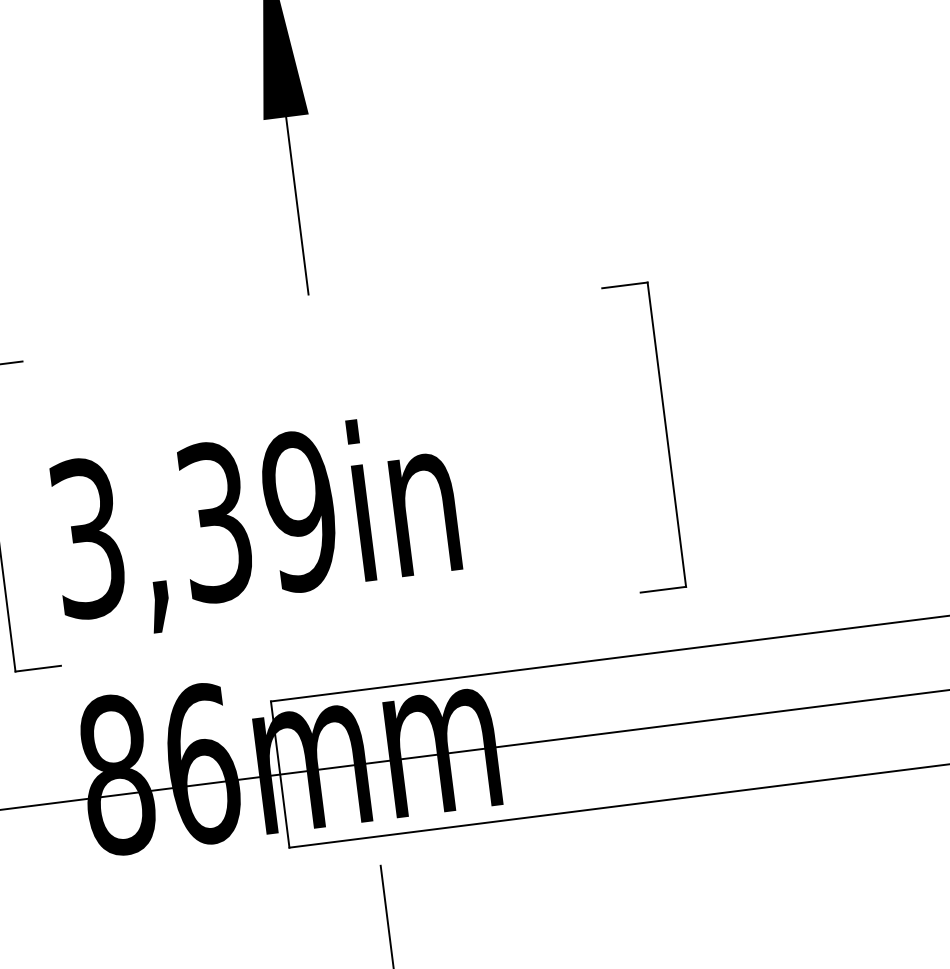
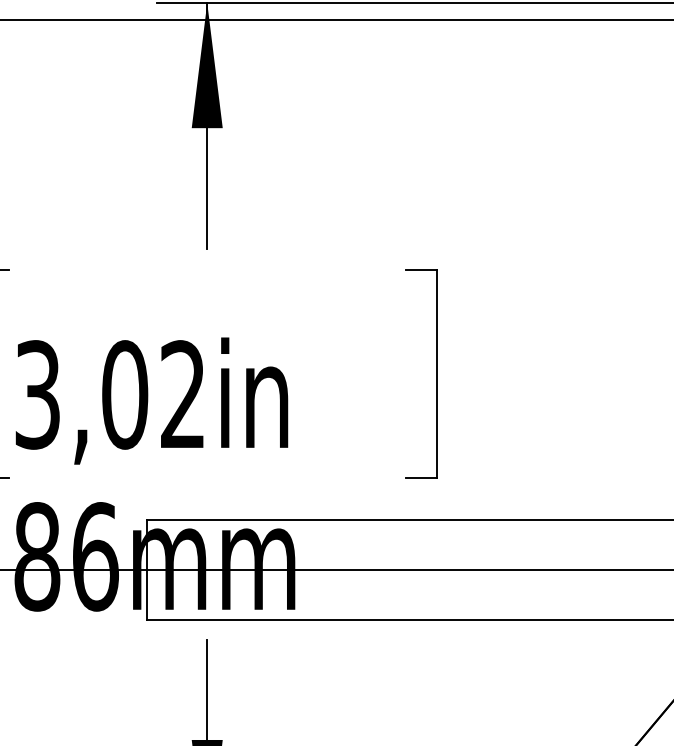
text: (256, 516) -> (153, 394), 3,39in -> 3,02in

